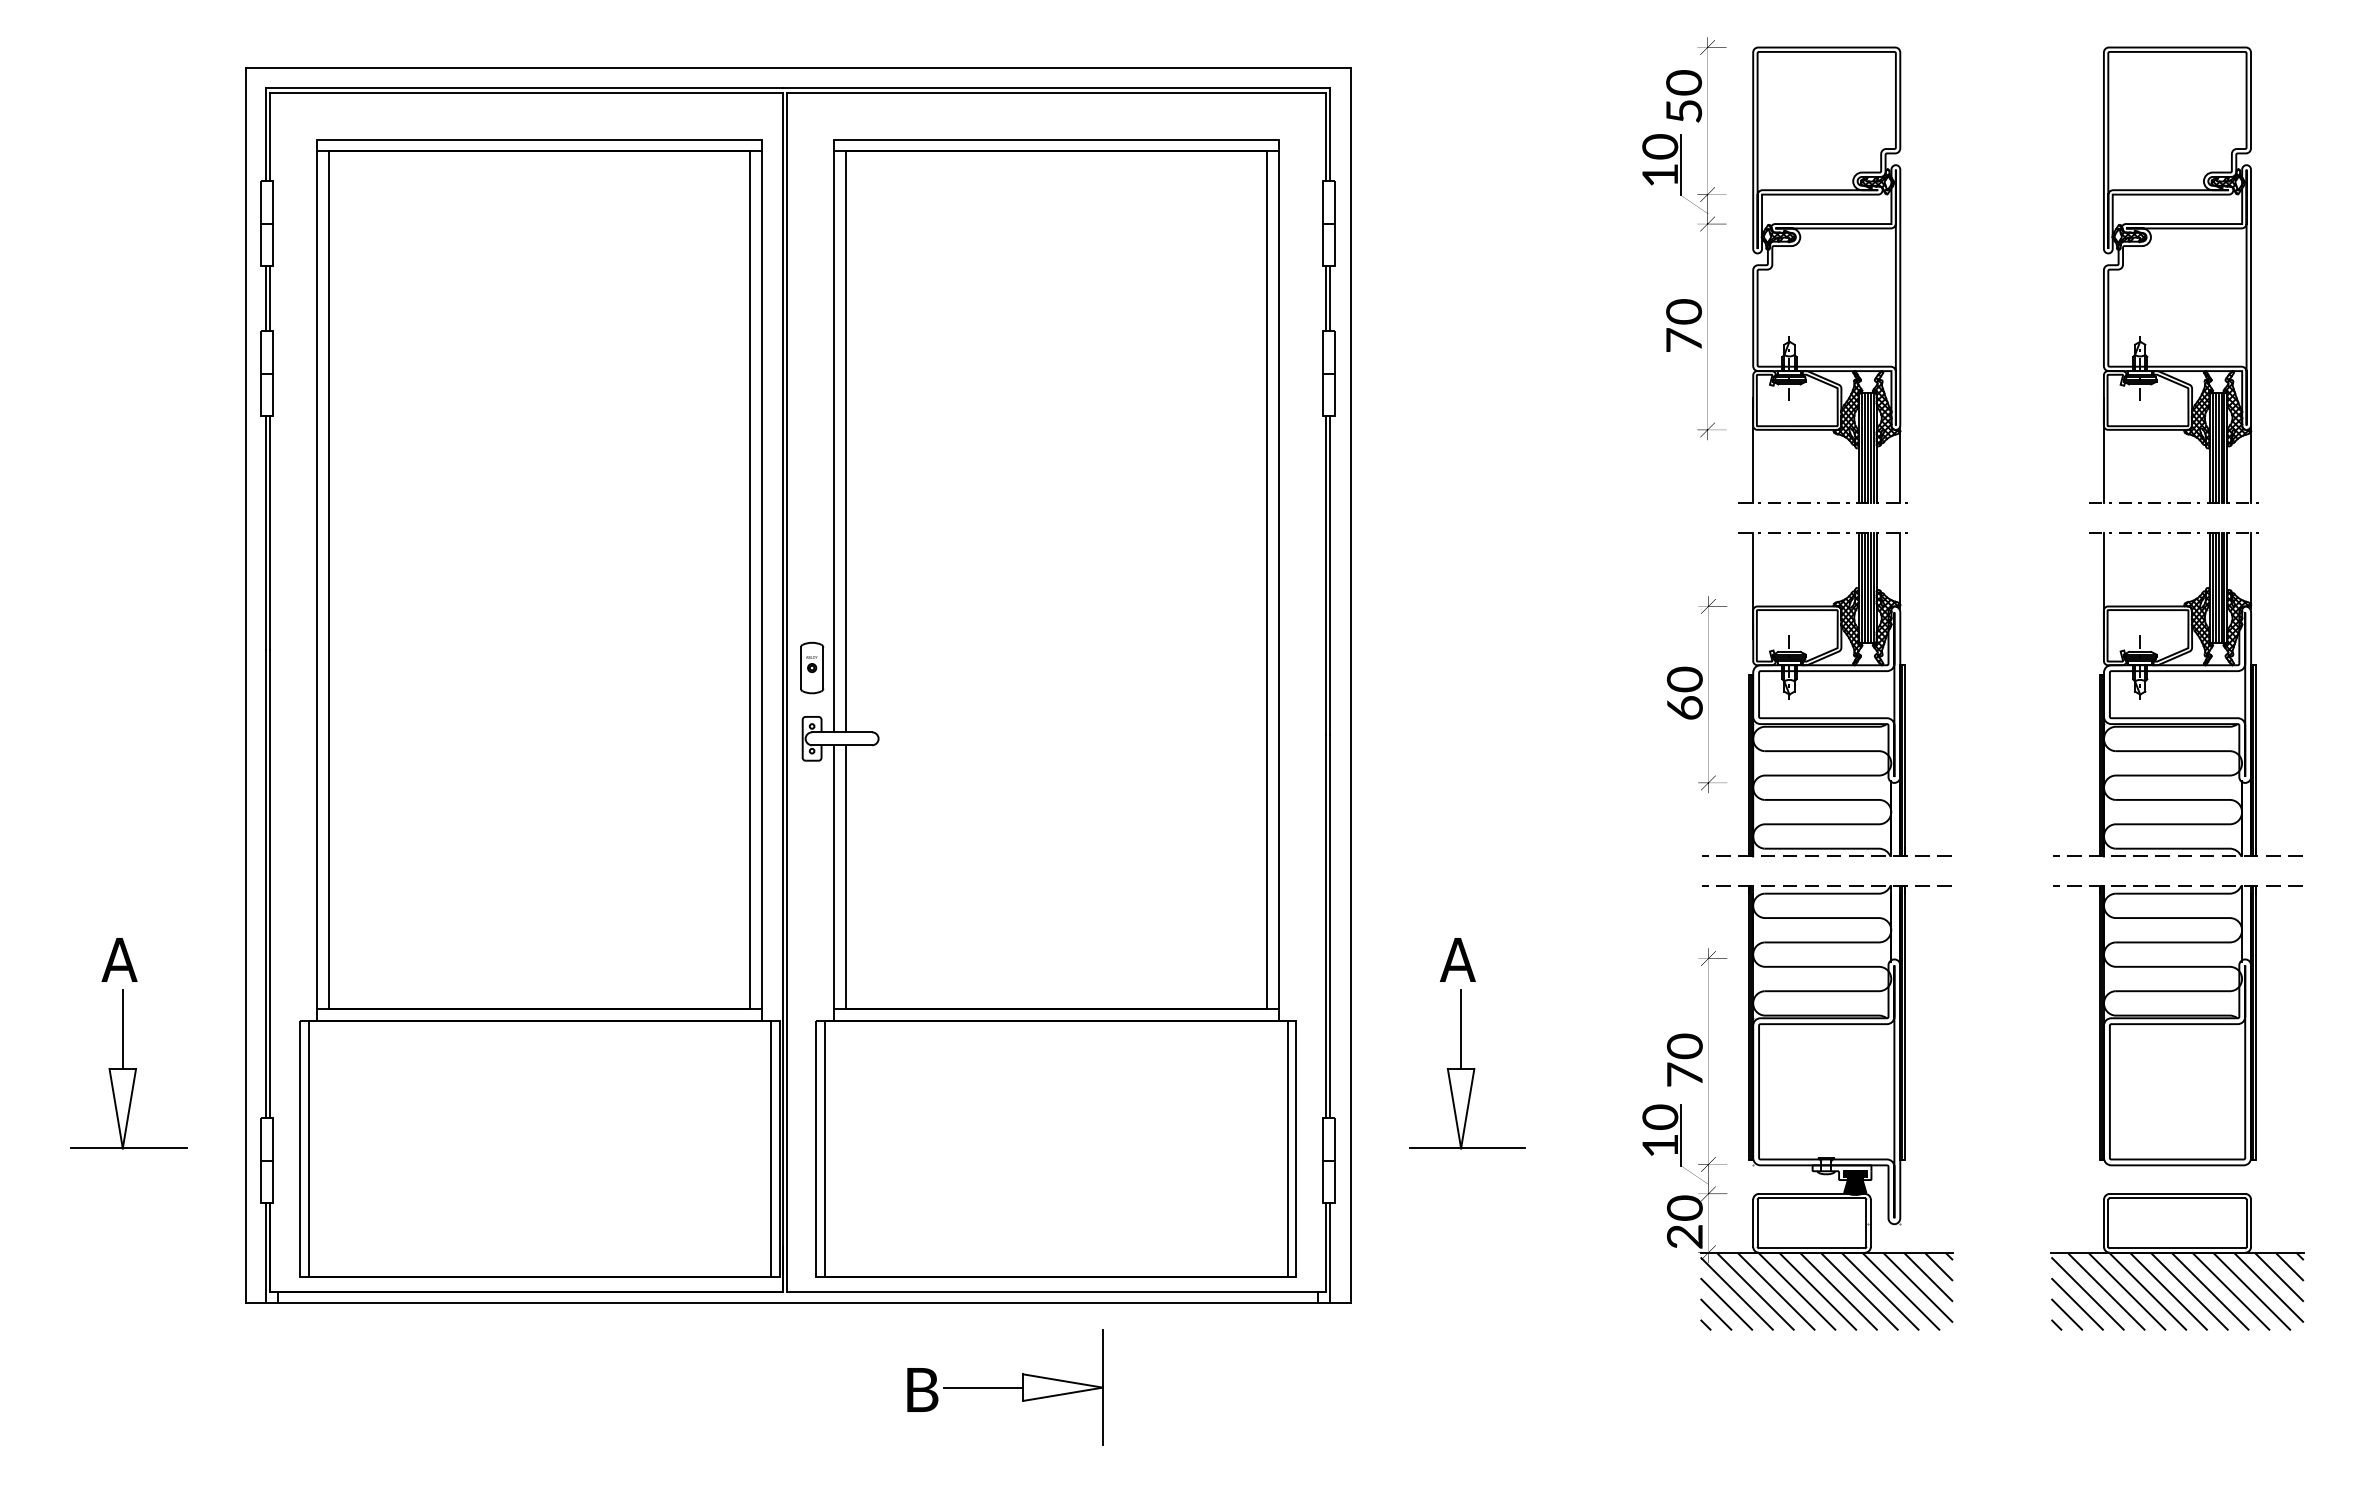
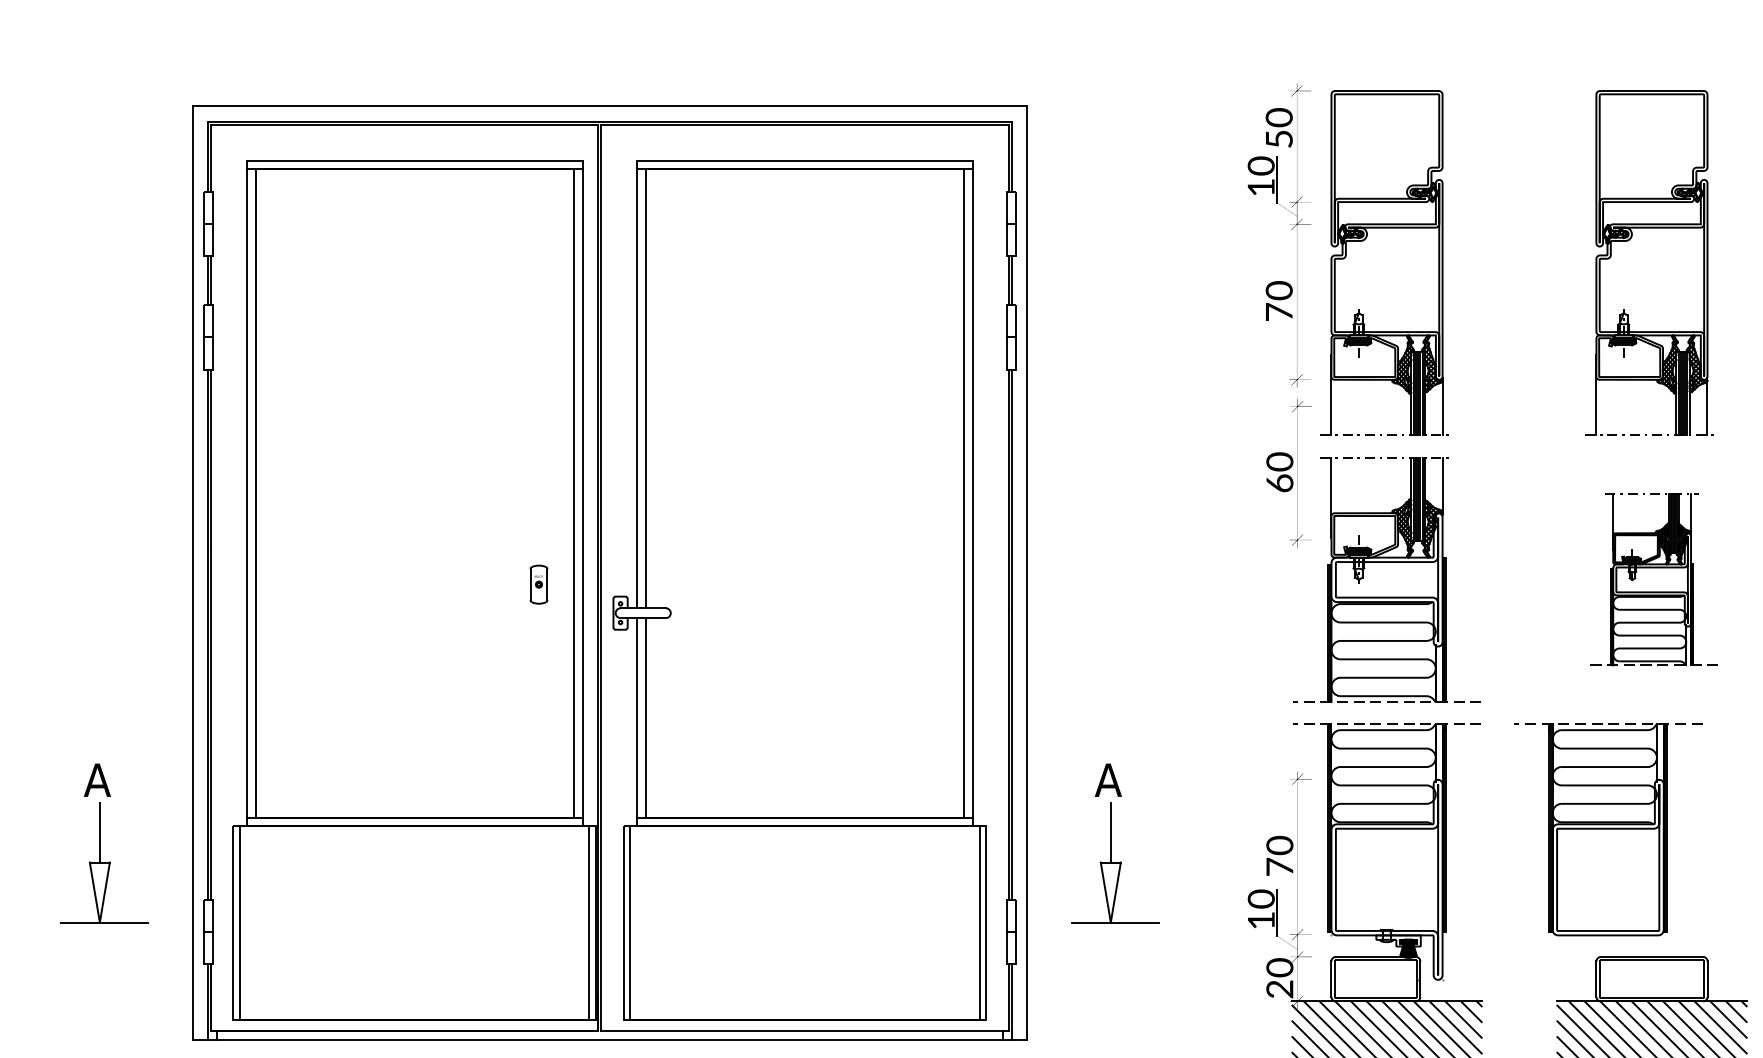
part: (812, 668) -> (539, 585), moved
text: (1697, 694) -> (1289, 473), moved
part: (2177, 694) -> (1651, 579), size x0.7
part: (2177, 1025) -> (1608, 829), moved

